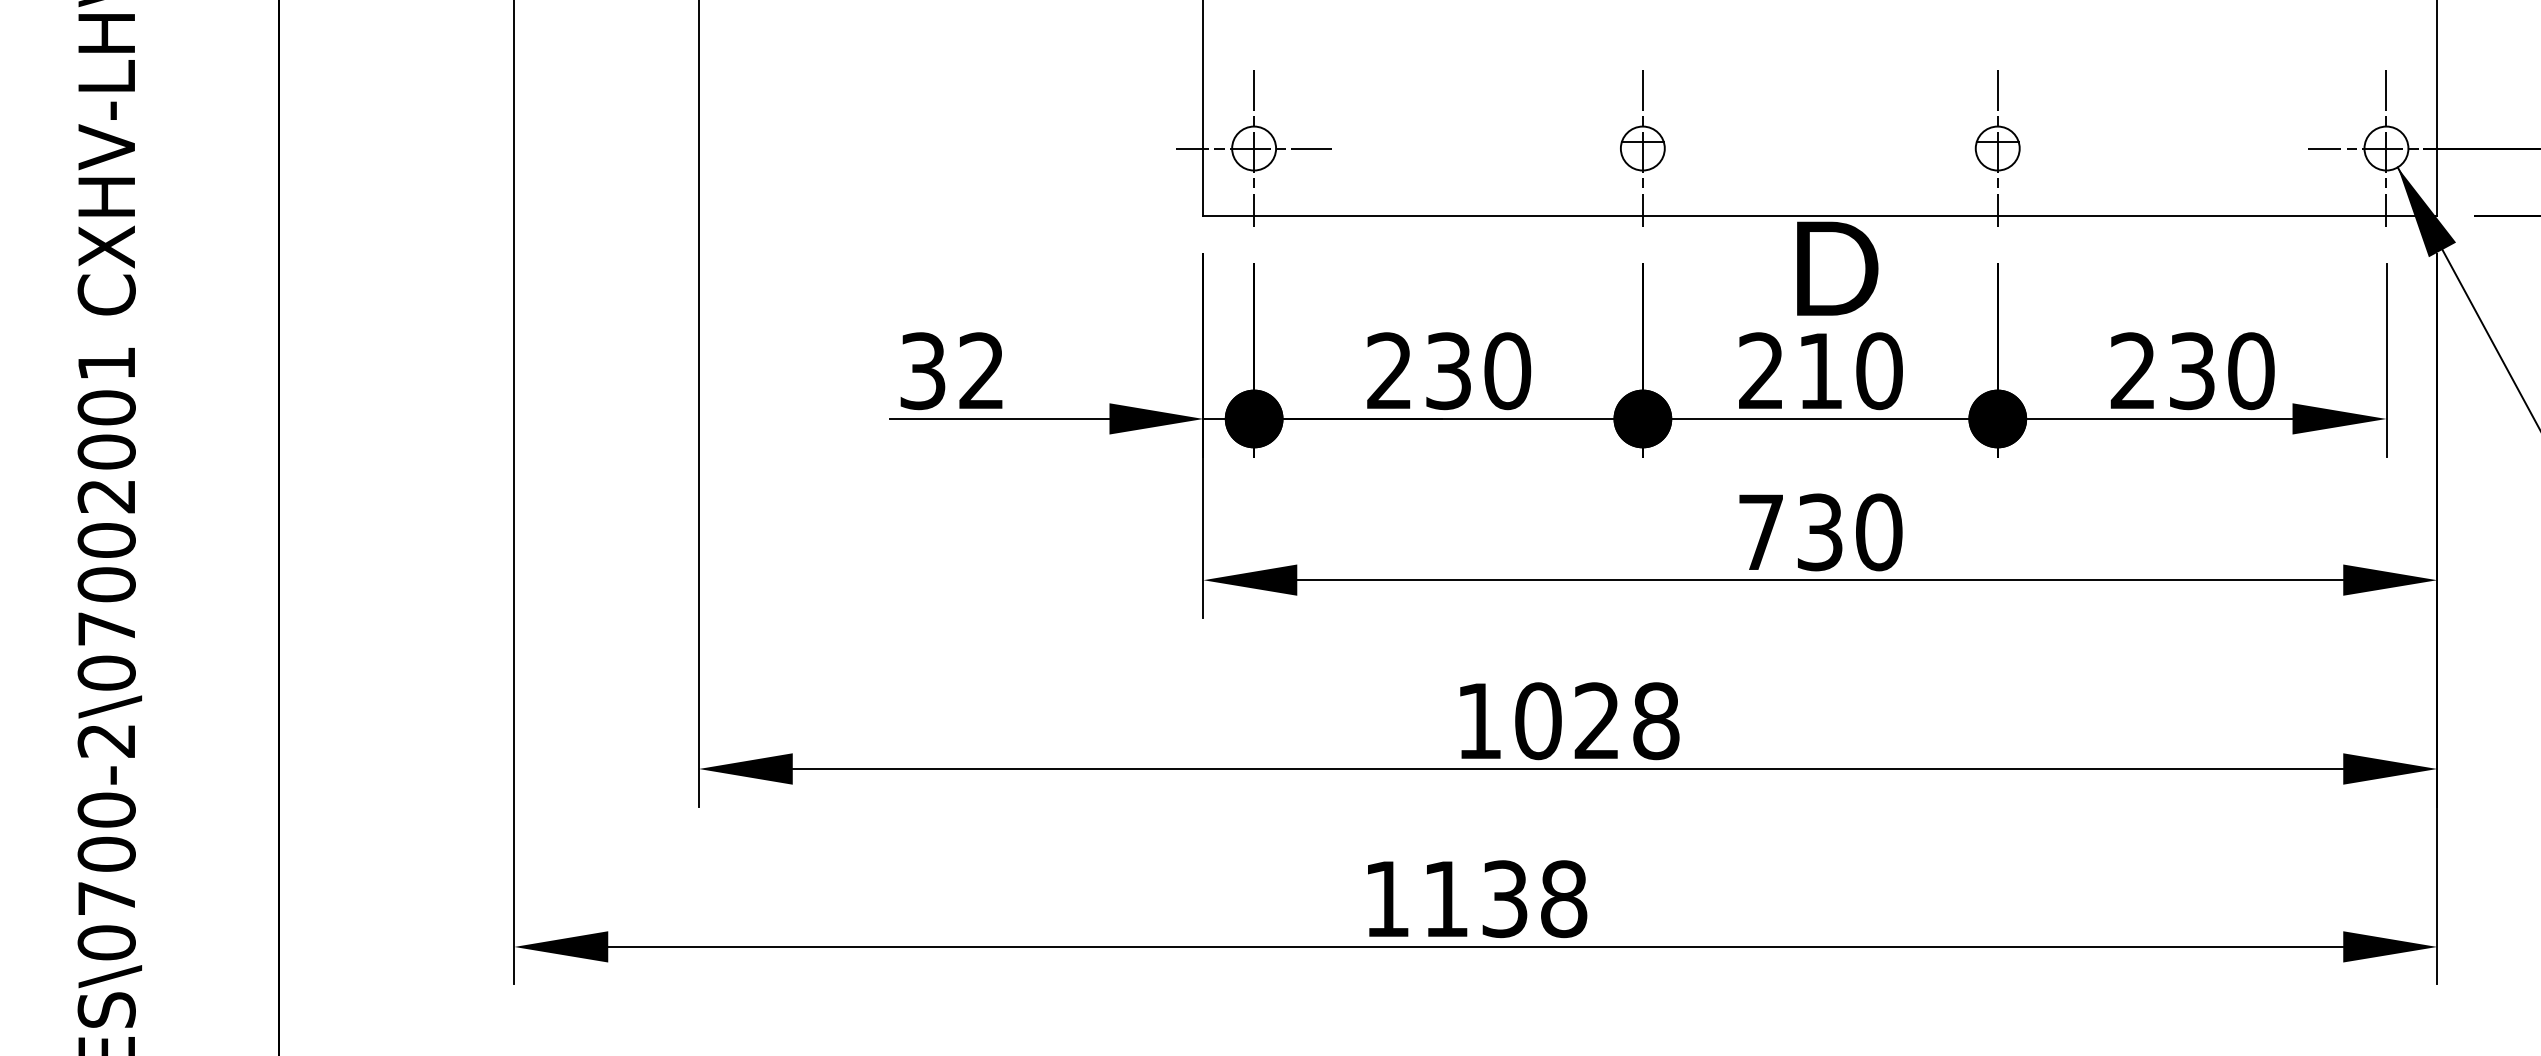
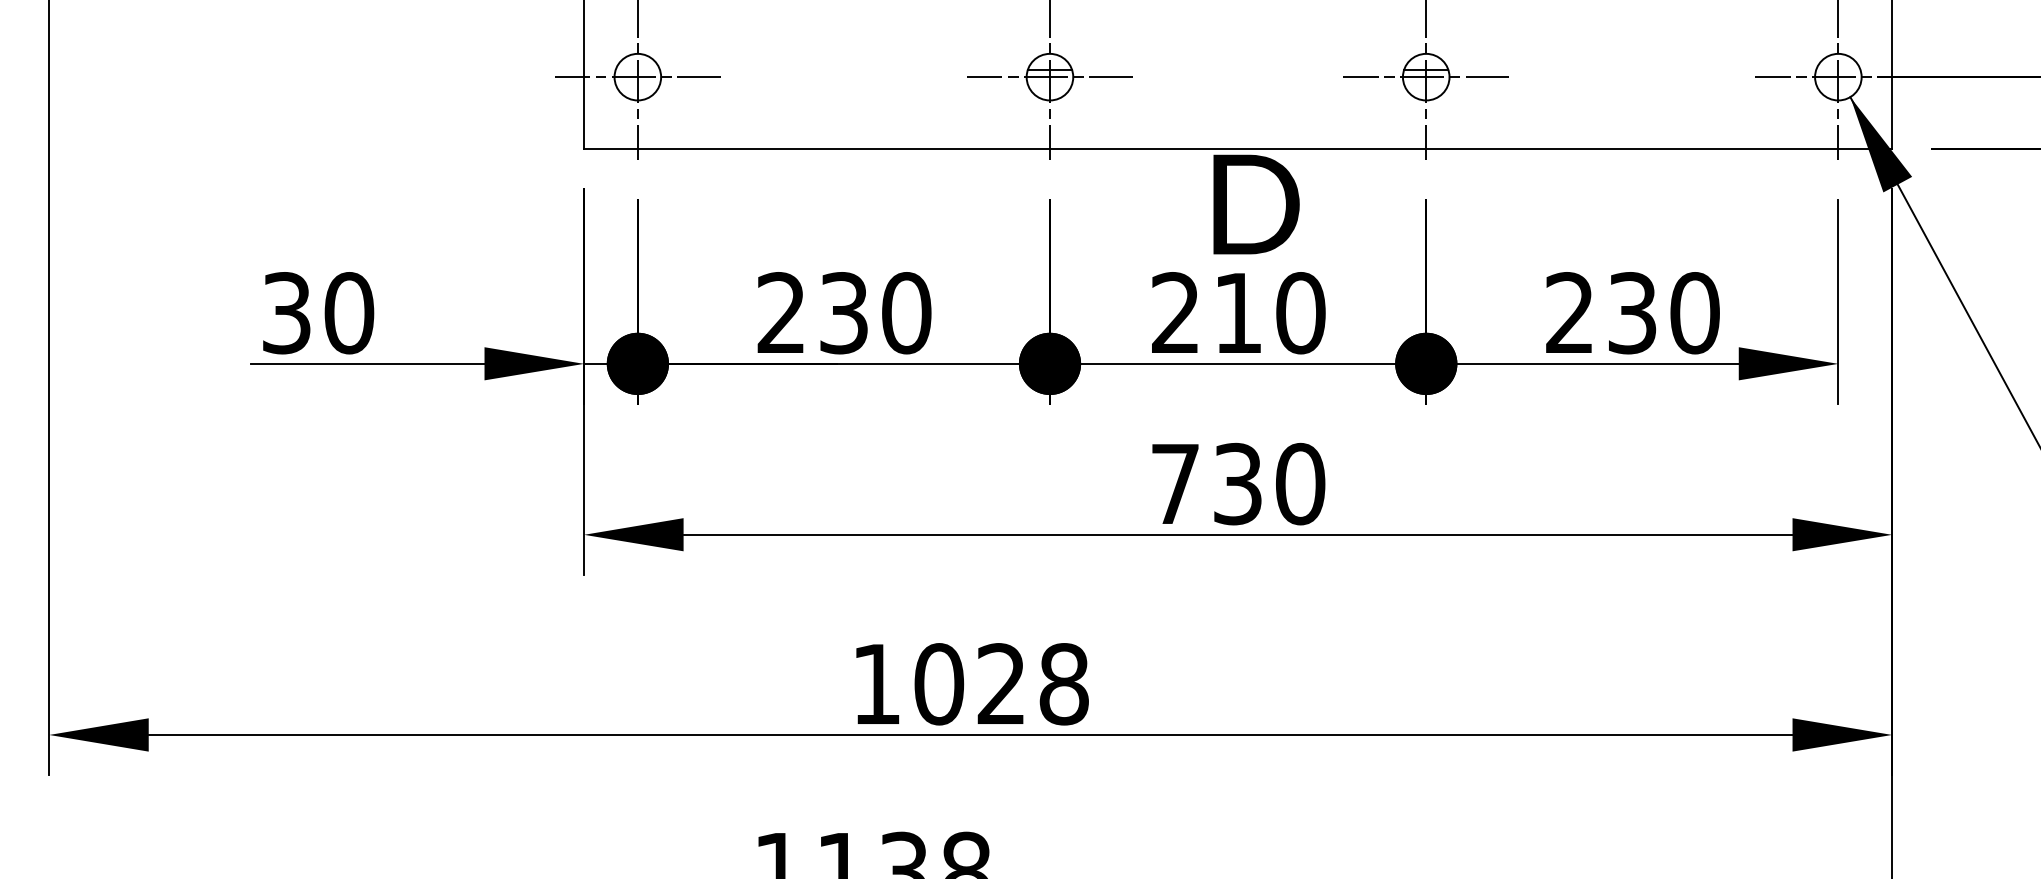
line: (1642, 148) -> (1049, 77), added
line: (1997, 148) -> (1425, 77), added
text: (981, 371) -> (348, 313), 32 -> 30

